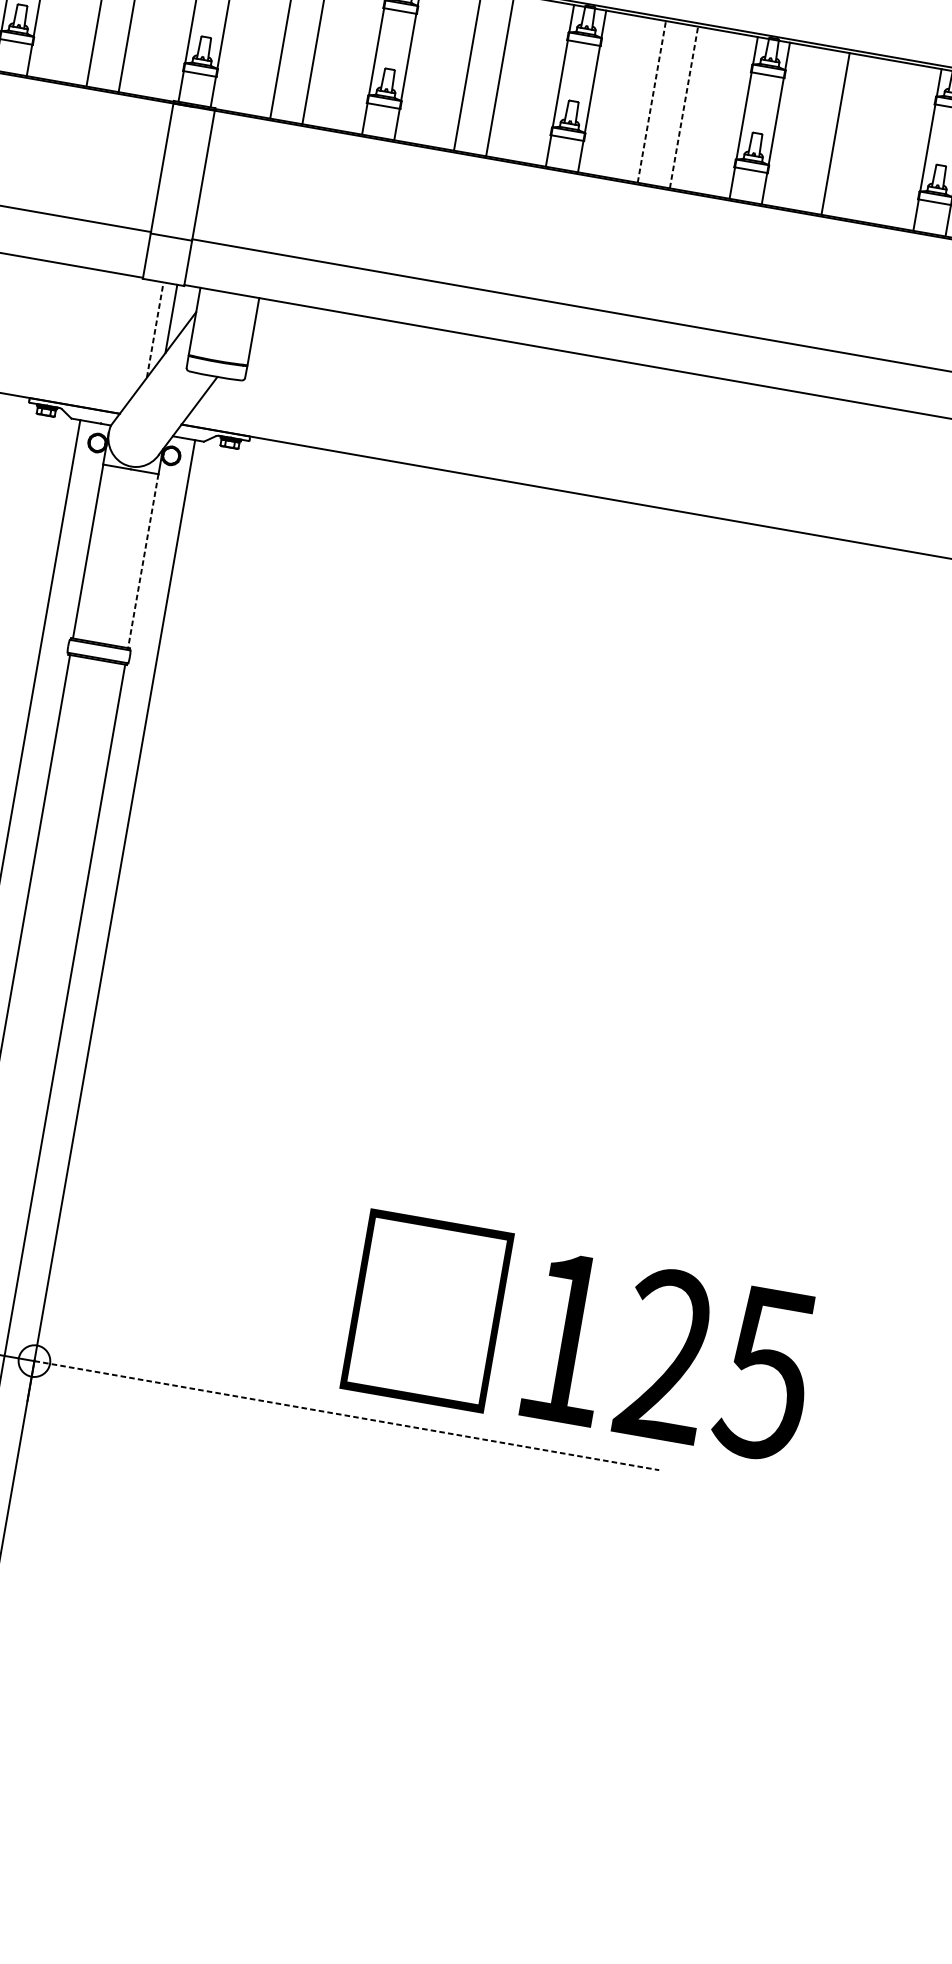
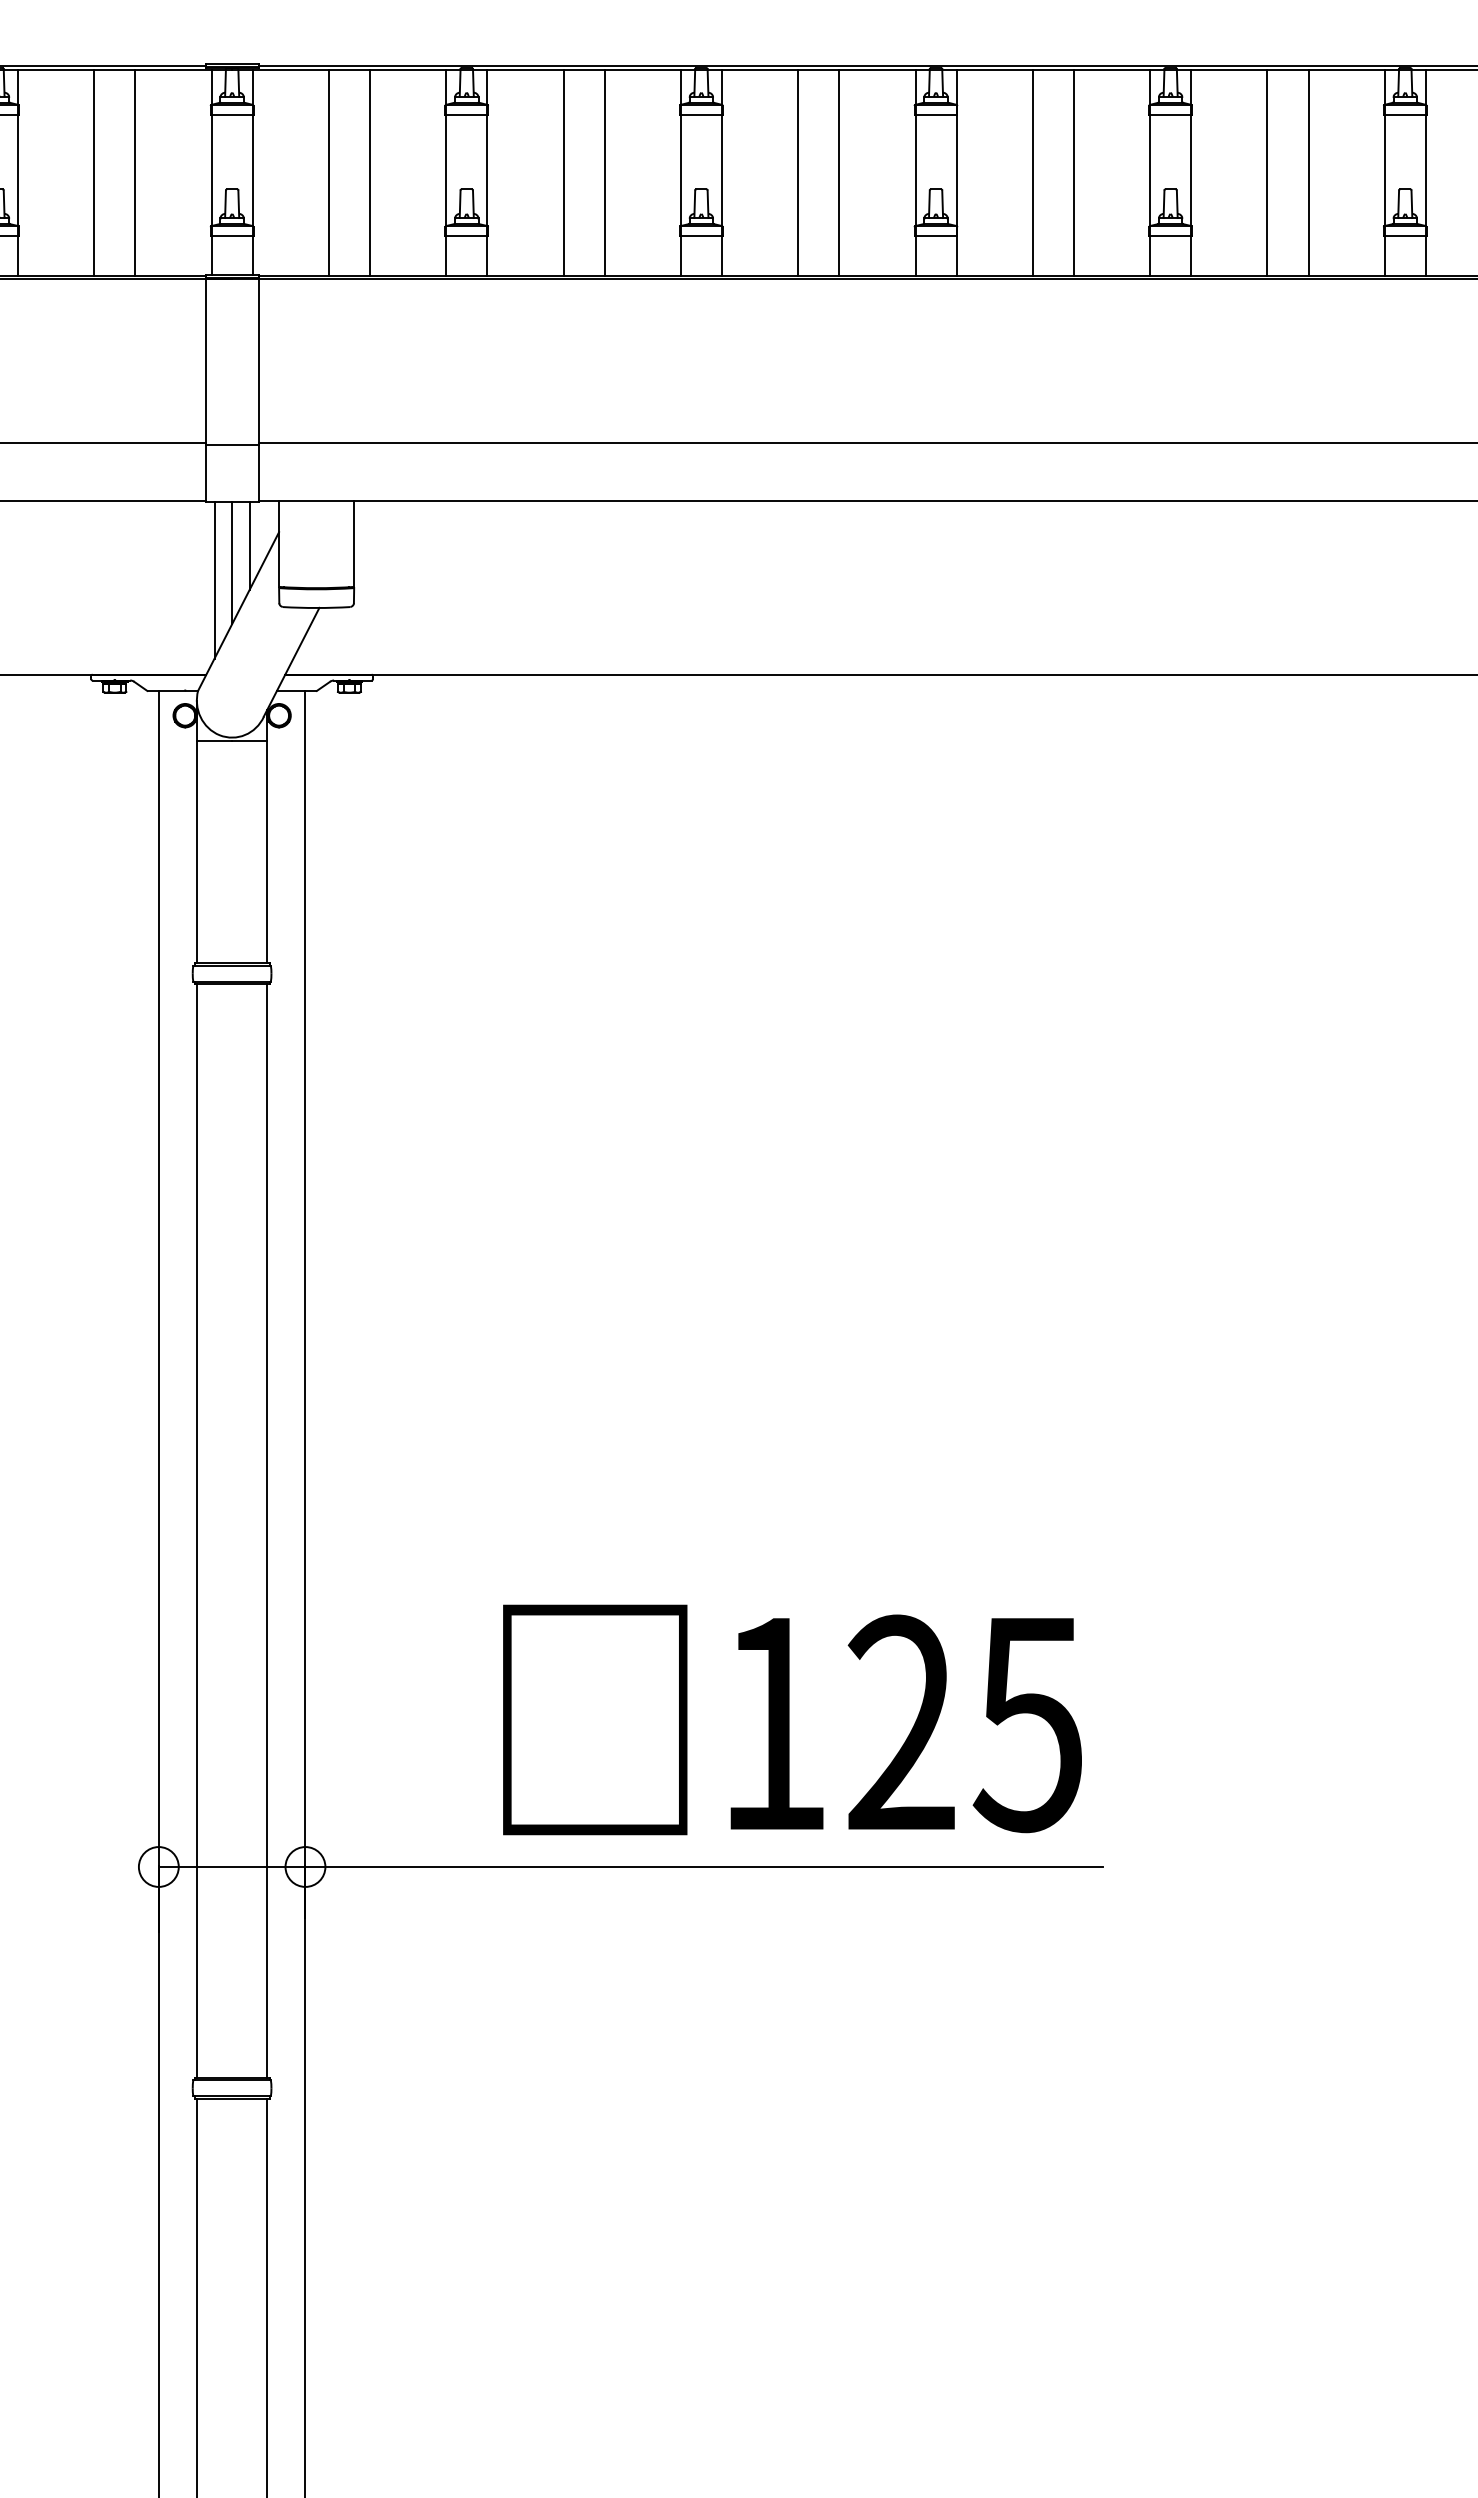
line: (652, 101) -> (798, 172), dashed -> solid
line: (684, 107) -> (839, 172), dashed -> solid
line: (867, 139) -> (1073, 172), added
line: (155, 330) -> (232, 563), dashed -> solid
line: (139, 341) -> (214, 580), added
line: (143, 561) -> (267, 852), dashed -> solid
text: (581, 1337) -> (792, 1719), moved
line: (346, 1416) -> (704, 1867), dashed -> solid

